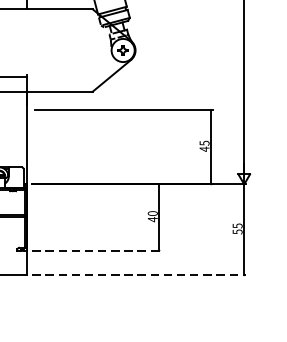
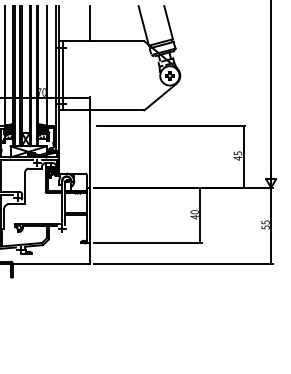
line: (96, 251) -> (147, 243), dashed -> solid
line: (139, 274) -> (183, 263), dashed -> solid

